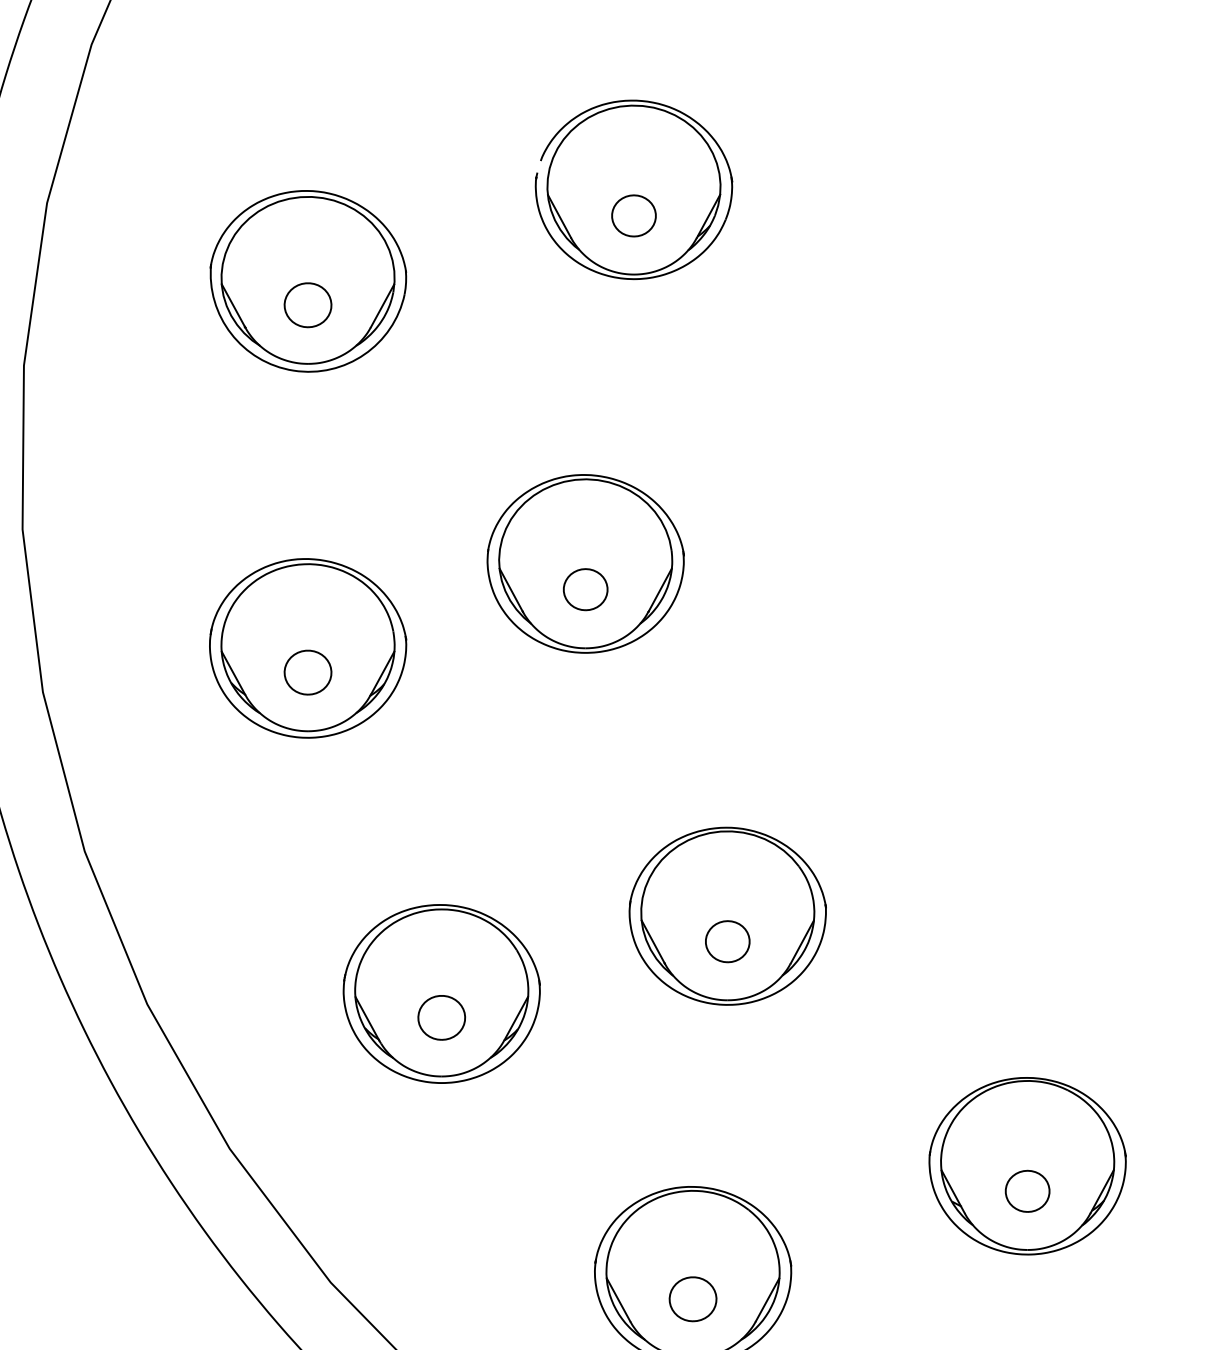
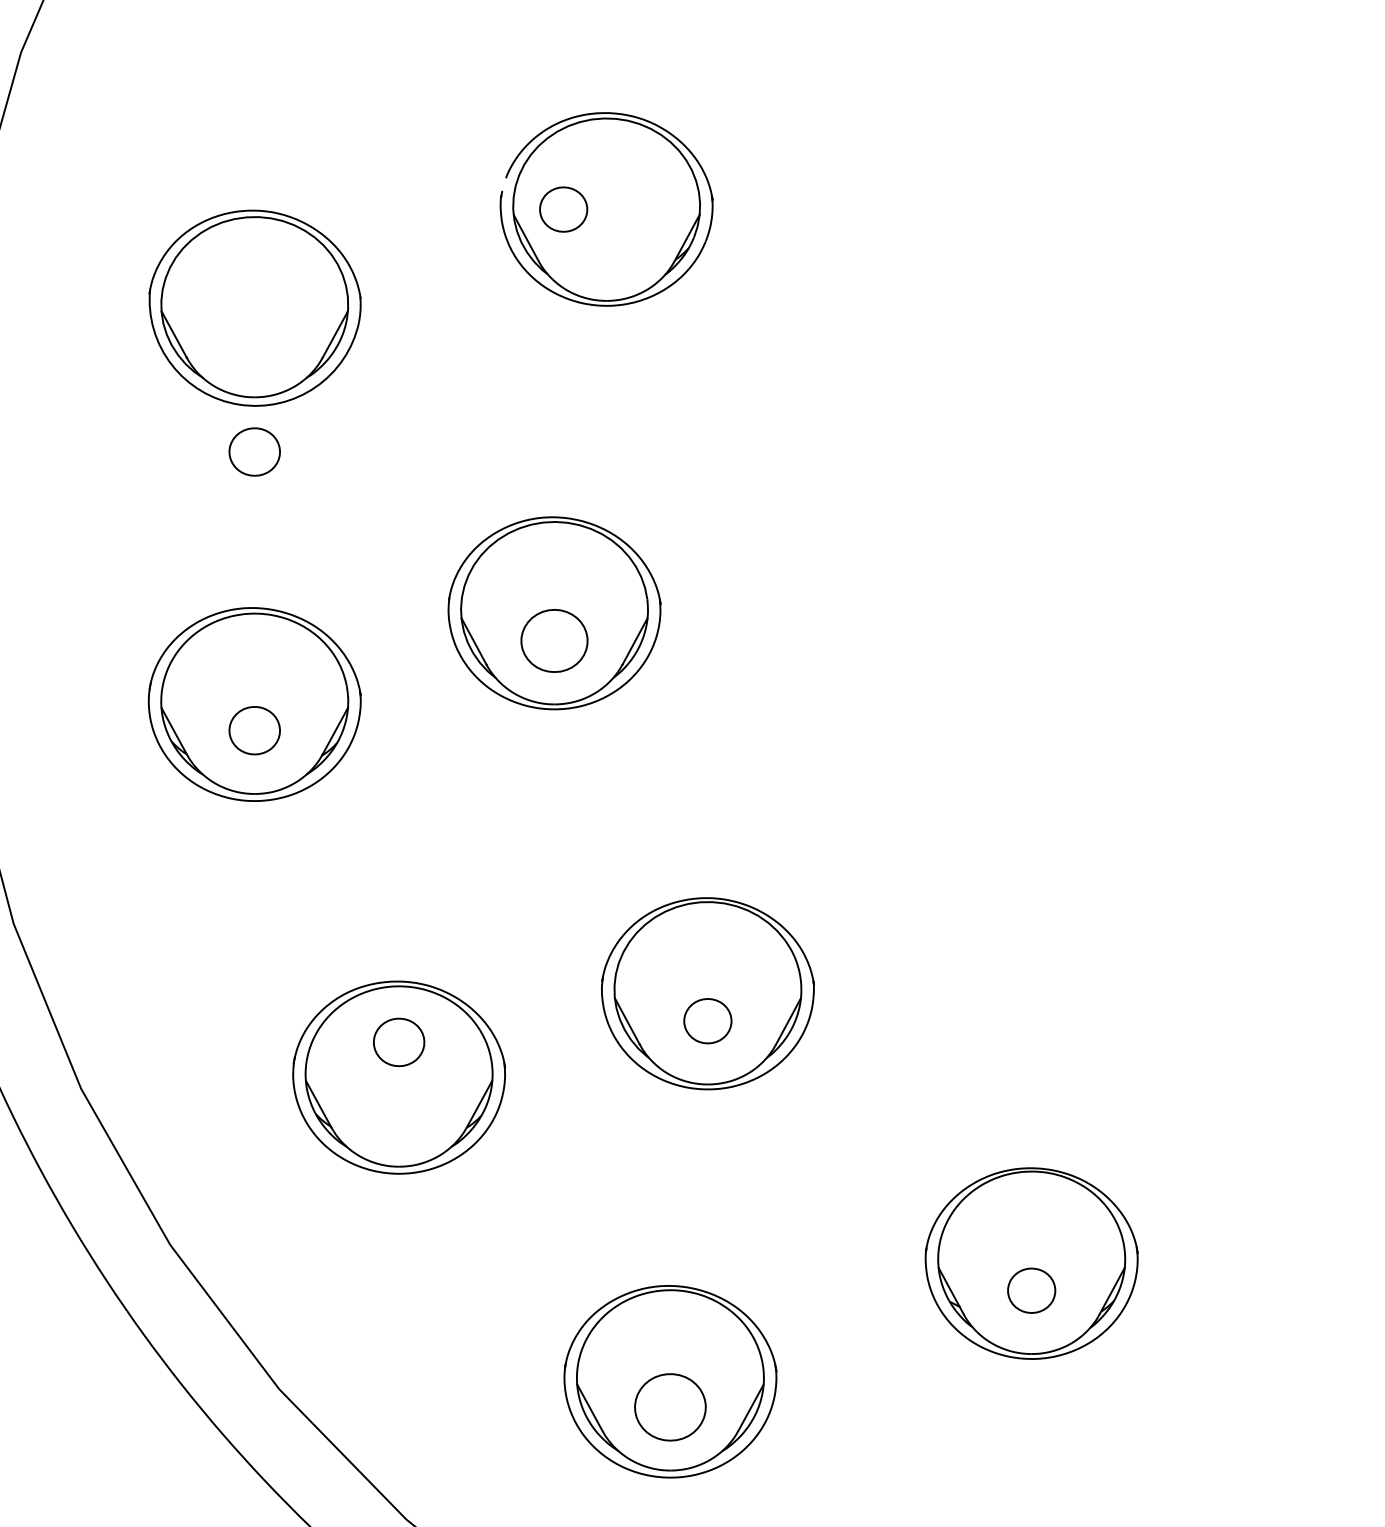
part: (633, 215) -> (563, 209), moved
part: (307, 304) -> (254, 451), moved
part: (585, 590) -> (554, 641), size x1.4
part: (442, 1017) -> (399, 1042), moved
part: (693, 1298) -> (670, 1406), size x1.4

